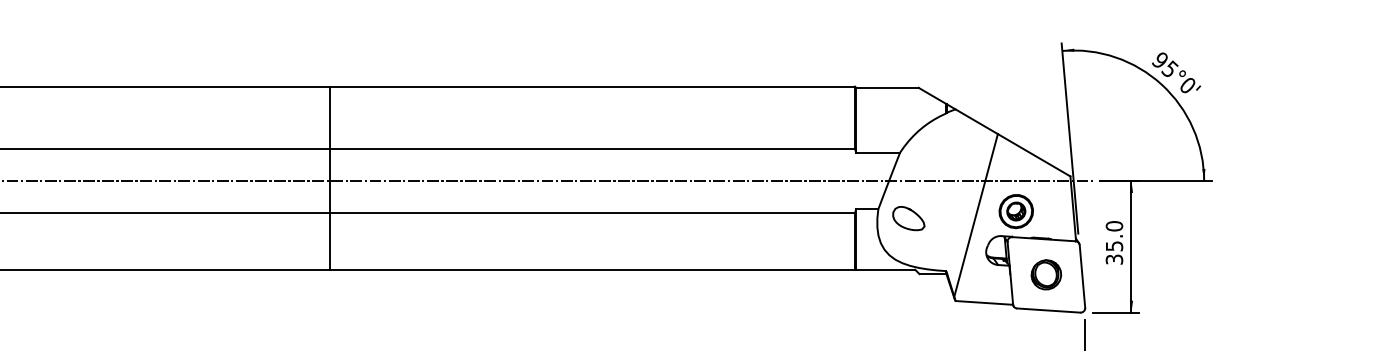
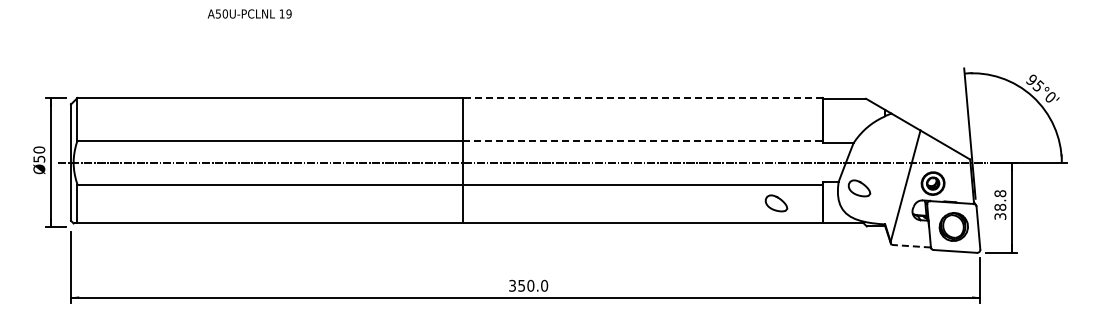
line: (592, 87) -> (642, 98), solid -> dashed
line: (592, 148) -> (642, 140), solid -> dashed
curve: (790, 234) -> (778, 199), added
text: (1114, 236) -> (1000, 200), 35.0 -> 38.8
part: (1046, 274) -> (953, 226), size x1.4
line: (984, 303) -> (911, 246), solid -> dashed

